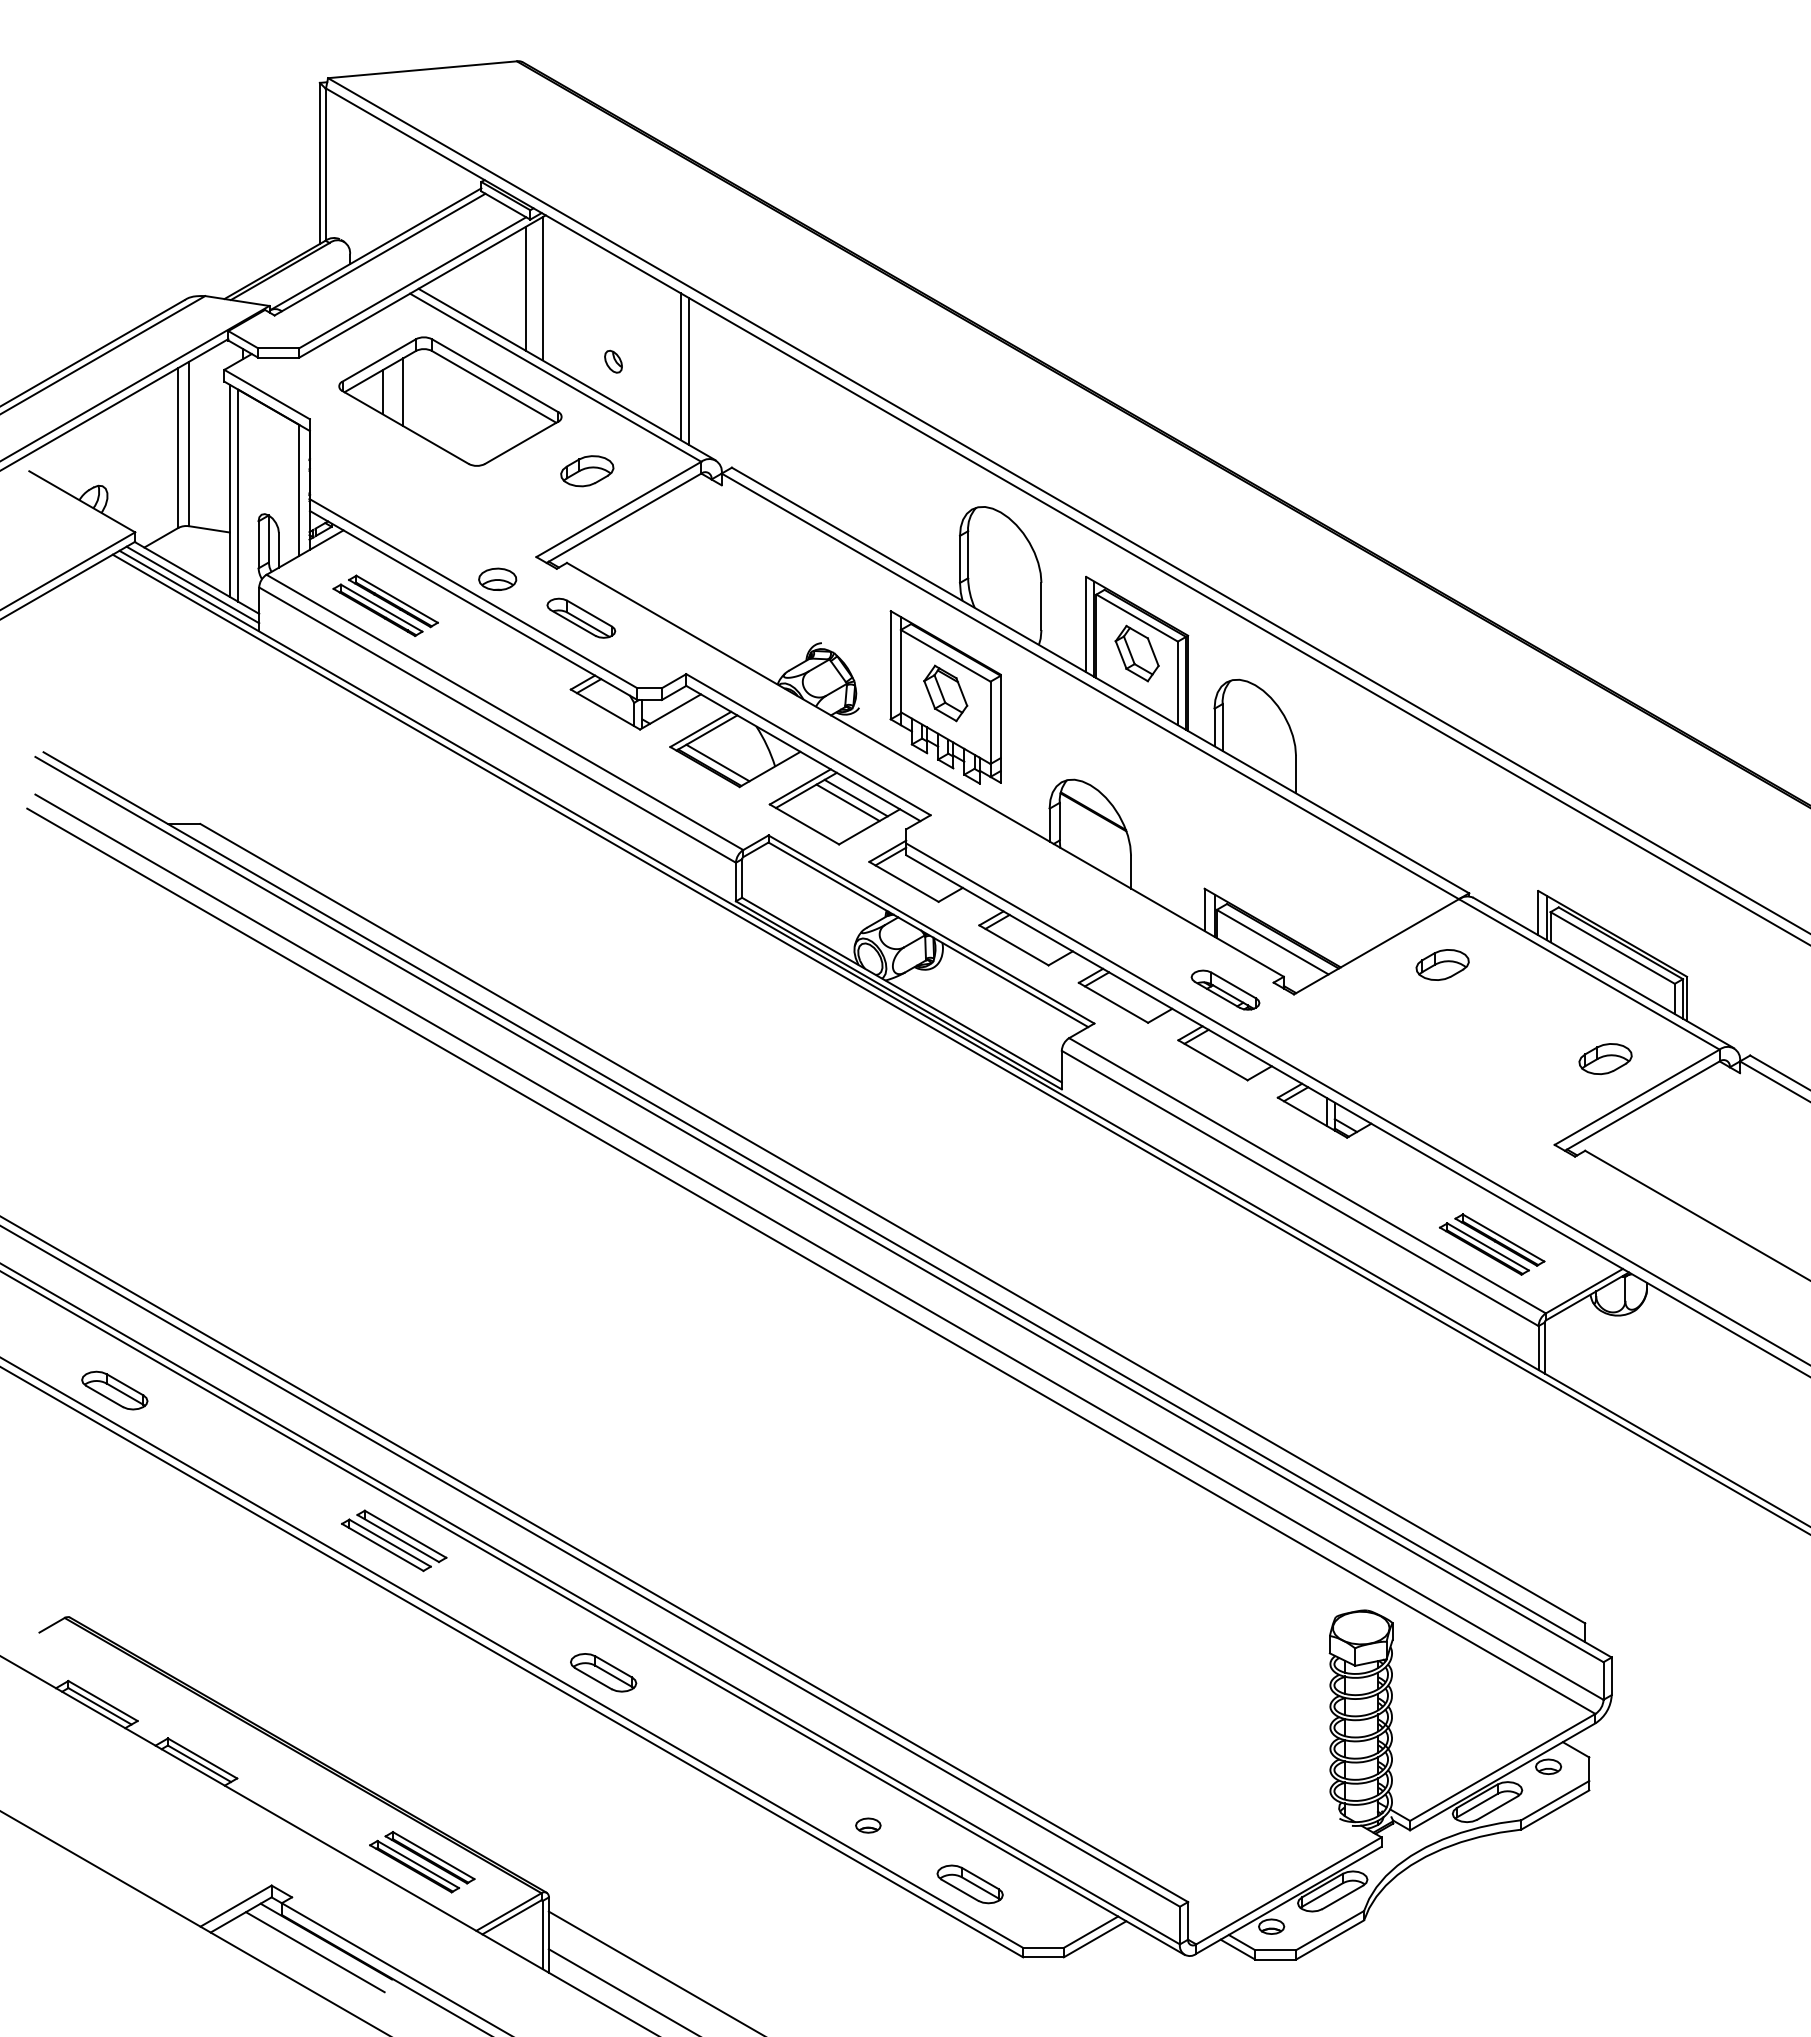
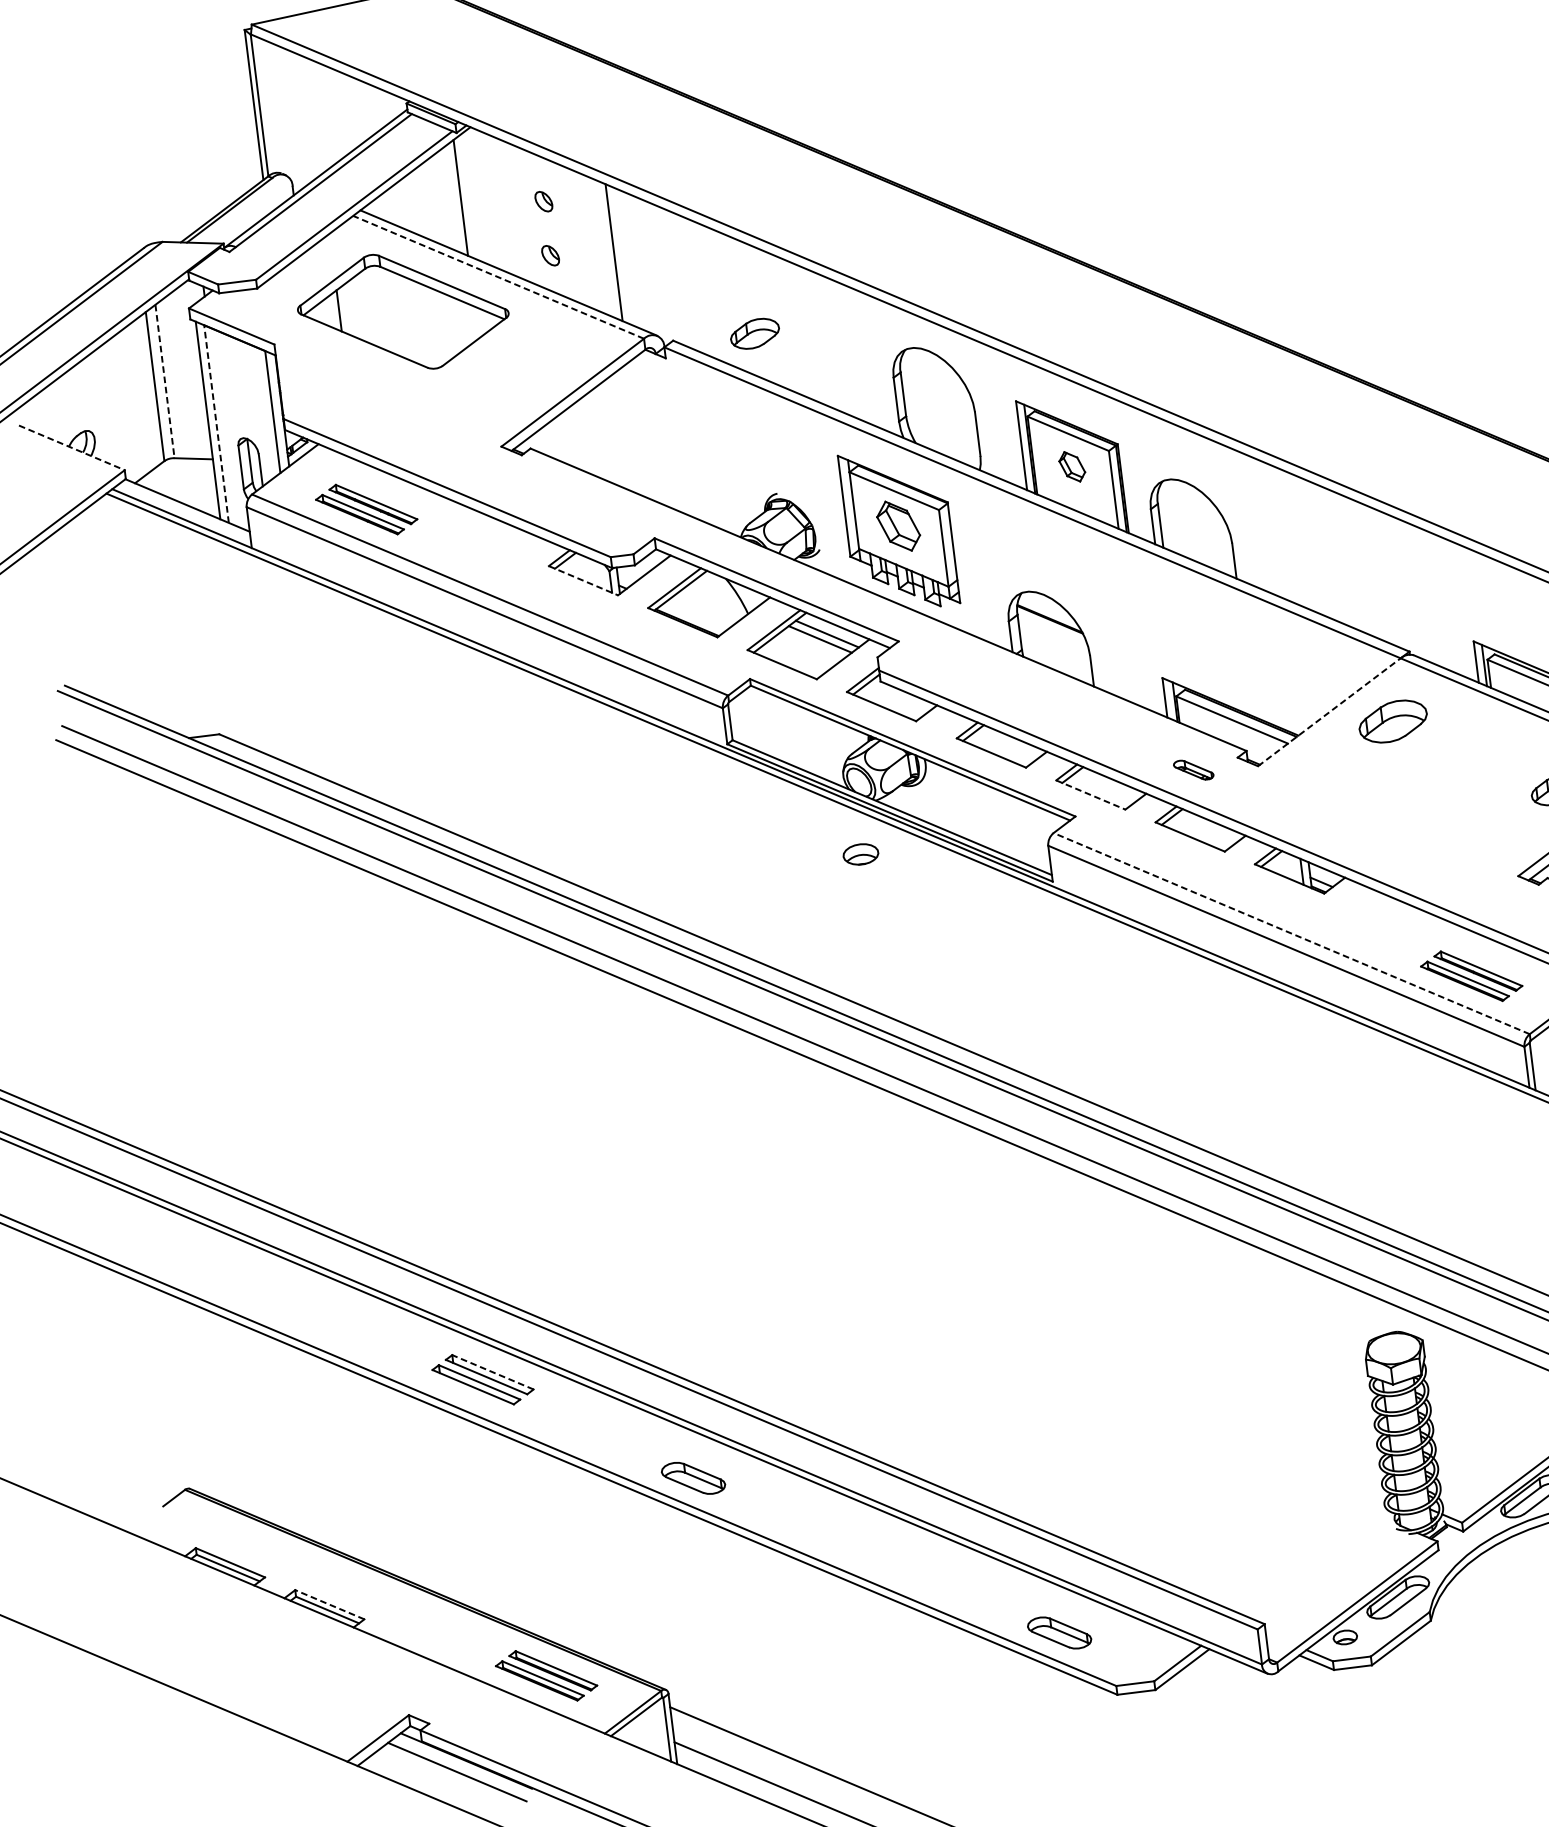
line: (542, 288) -> (475, 195), removed
part: (613, 303) -> (543, 201), added
line: (689, 371) -> (622, 255), removed
line: (555, 377) -> (498, 277), solid -> dashed
line: (403, 392) -> (358, 308), removed
line: (189, 444) -> (165, 382), solid -> dashed
part: (587, 471) -> (755, 334), moved
line: (238, 495) -> (216, 423), solid -> dashed
line: (82, 502) -> (72, 448), solid -> dashed
part: (497, 578) -> (860, 853), moved
line: (192, 584) -> (184, 512), removed
part: (581, 617) -> (550, 497), removed
part: (1136, 653) -> (1071, 466), size x0.6
line: (605, 709) -> (583, 580), solid -> dashed
line: (717, 762) -> (693, 617), removed
line: (1376, 946) -> (1329, 711), solid -> dashed
part: (1442, 964) -> (1392, 721), size x1.4
part: (1225, 989) -> (1193, 769), size x0.6
line: (1113, 1002) -> (1090, 794), solid -> dashed
line: (1307, 1175) -> (1291, 933), solid -> dashed
part: (114, 1390) -> (205, 1272), removed
line: (405, 1534) -> (492, 1372), solid -> dashed
line: (202, 1758) -> (329, 1604), solid -> dashed
part: (868, 1825) -> (958, 1589), removed

